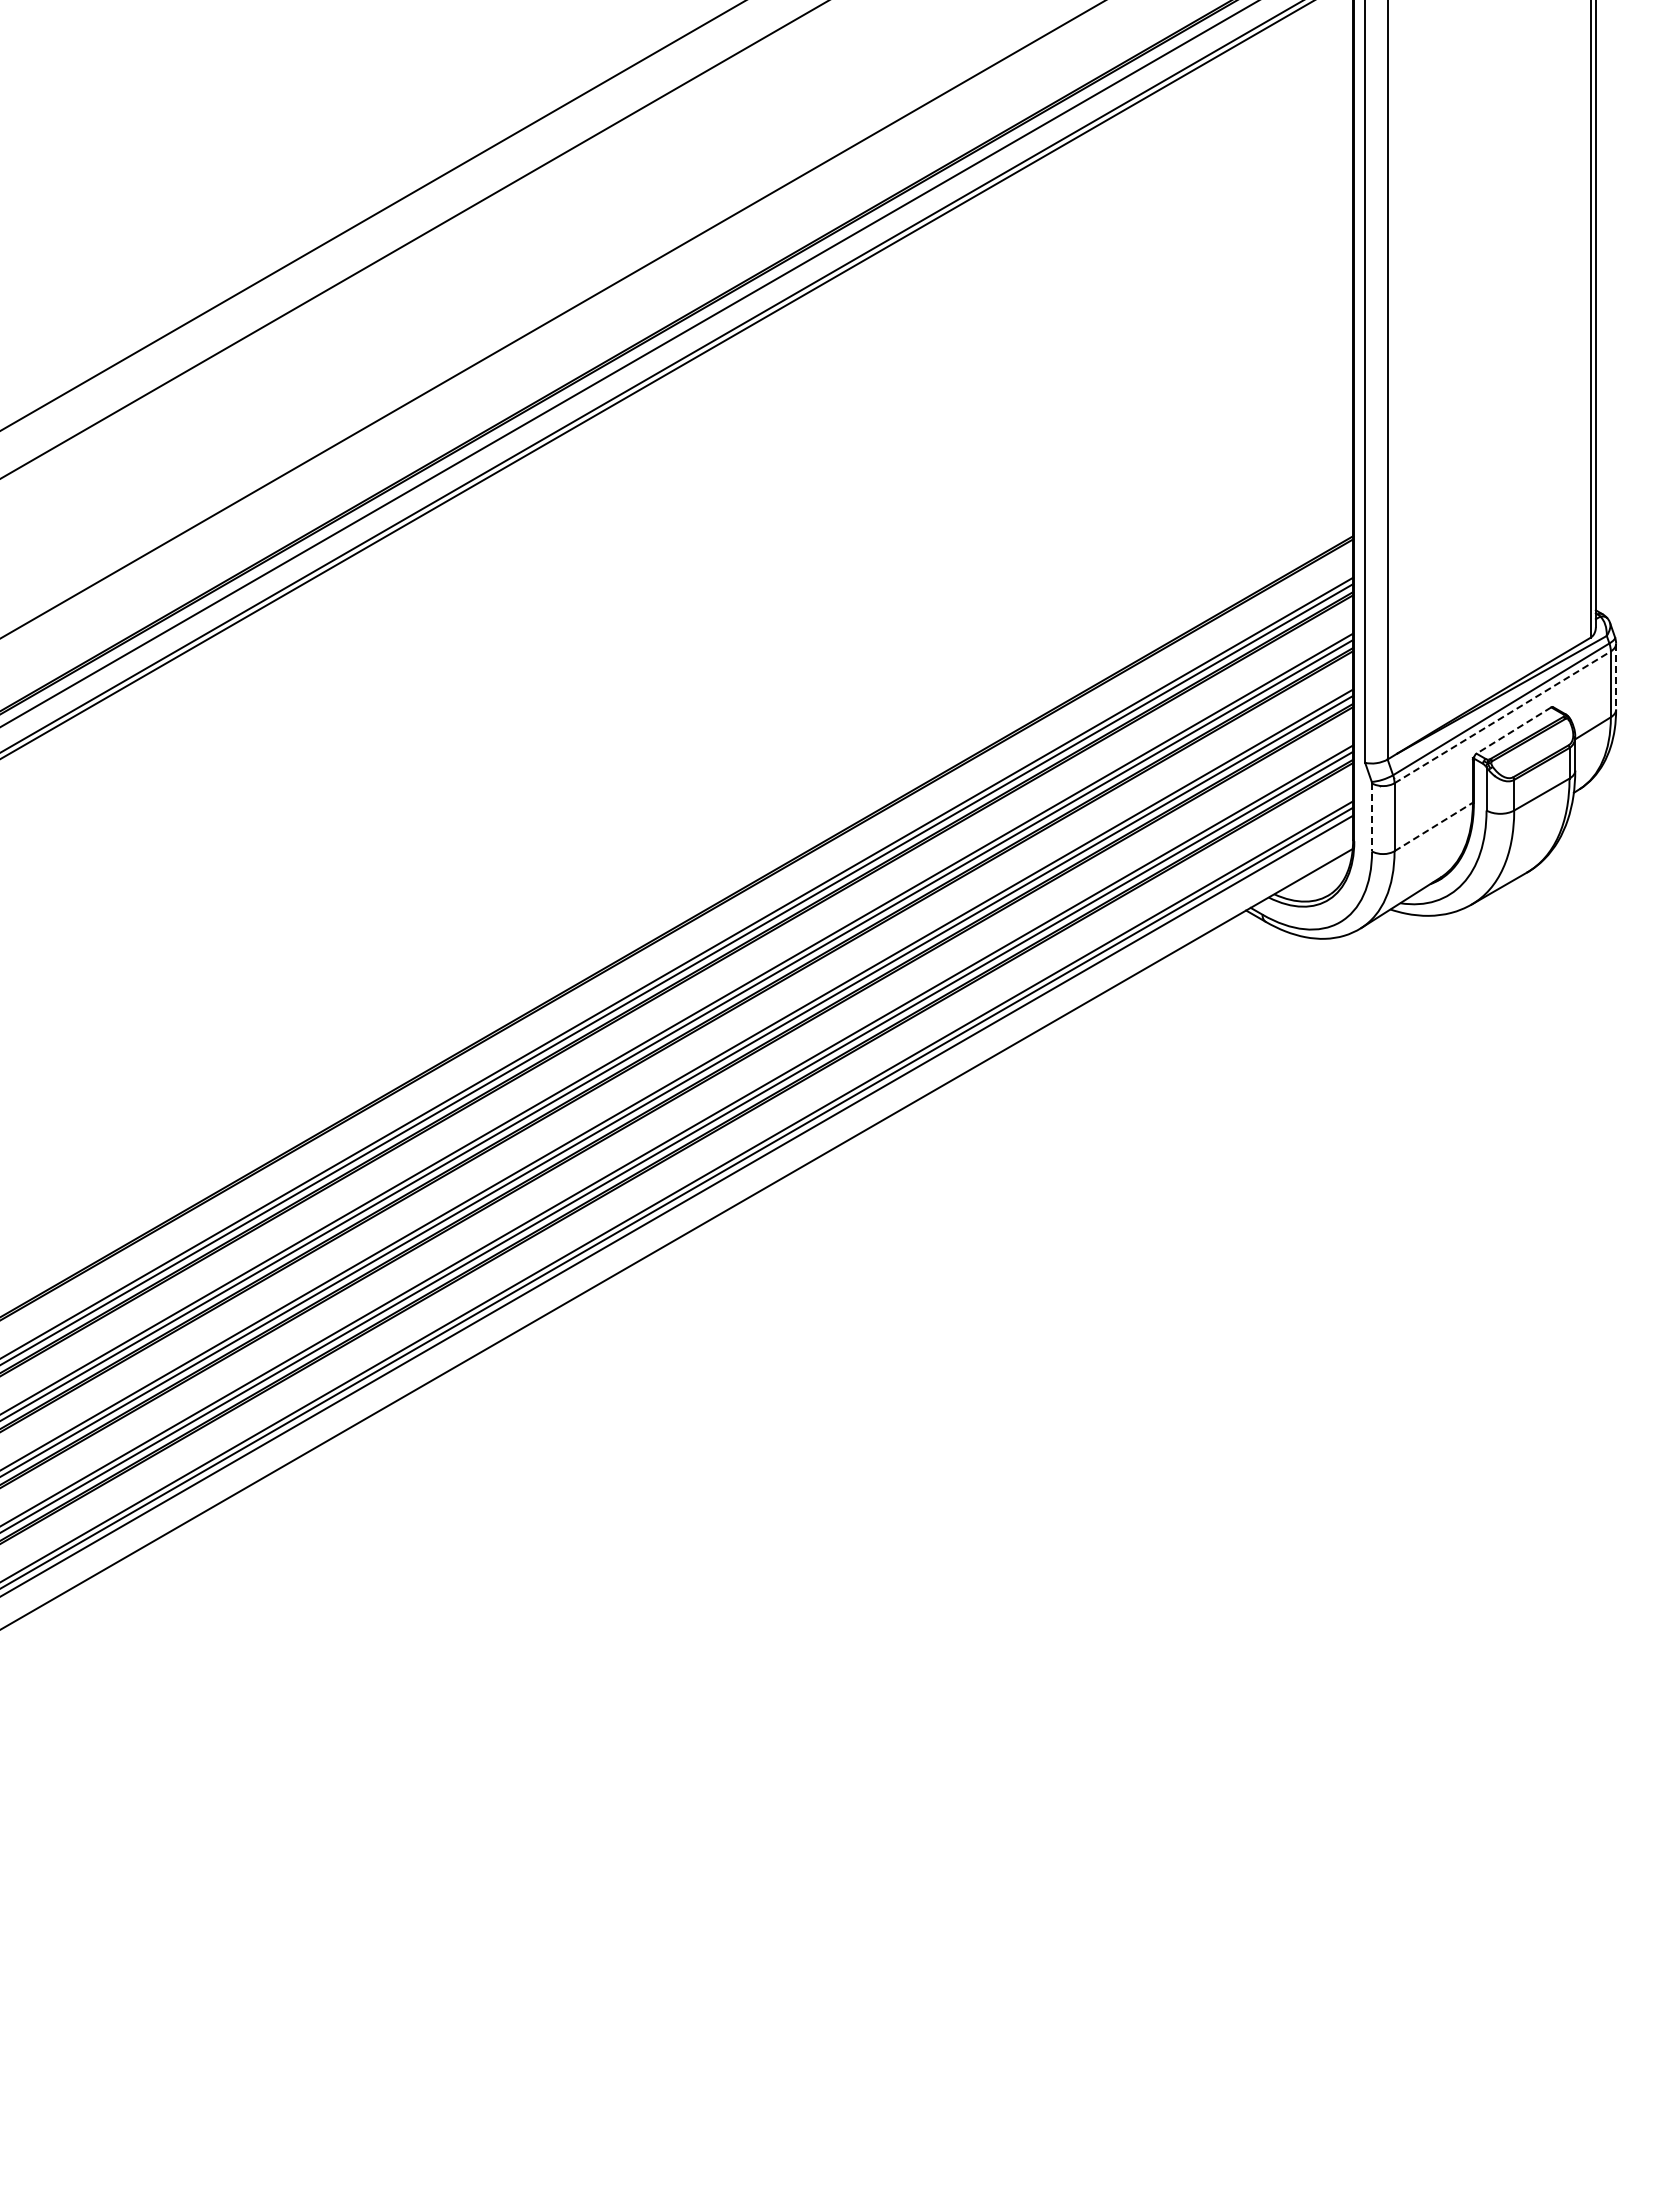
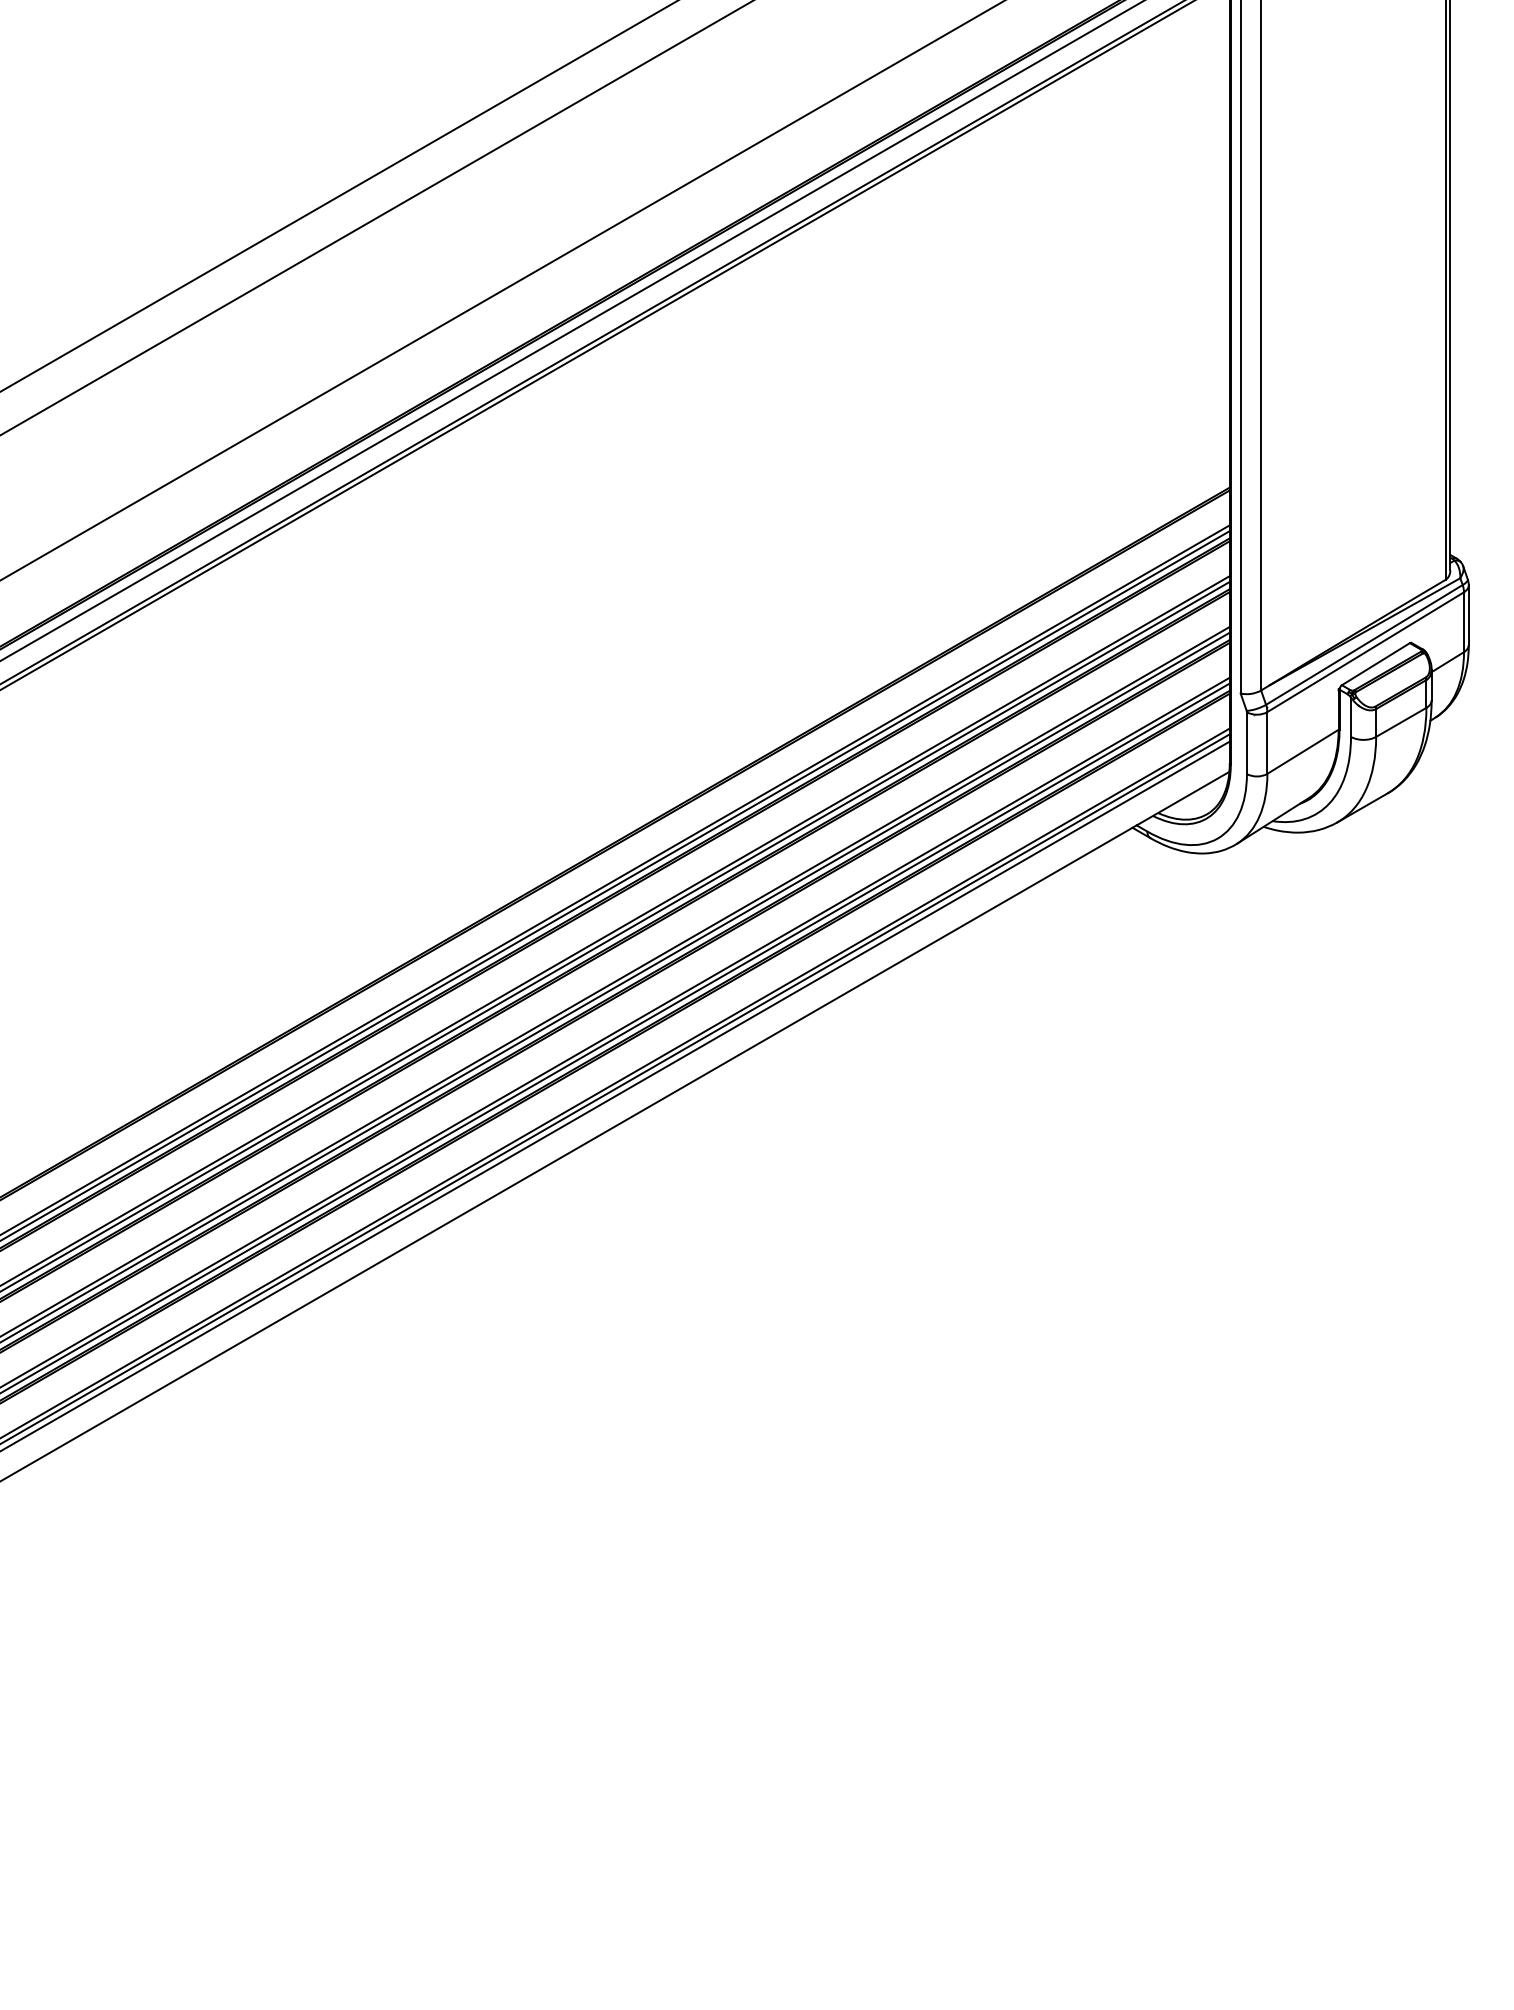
line: (1616, 676) -> (1469, 615), dashed -> solid
line: (1502, 717) -> (1365, 652), dashed -> solid
line: (1513, 730) -> (1375, 664), dashed -> solid
line: (1372, 817) -> (1247, 743), dashed -> solid
line: (1434, 826) -> (1303, 751), dashed -> solid

